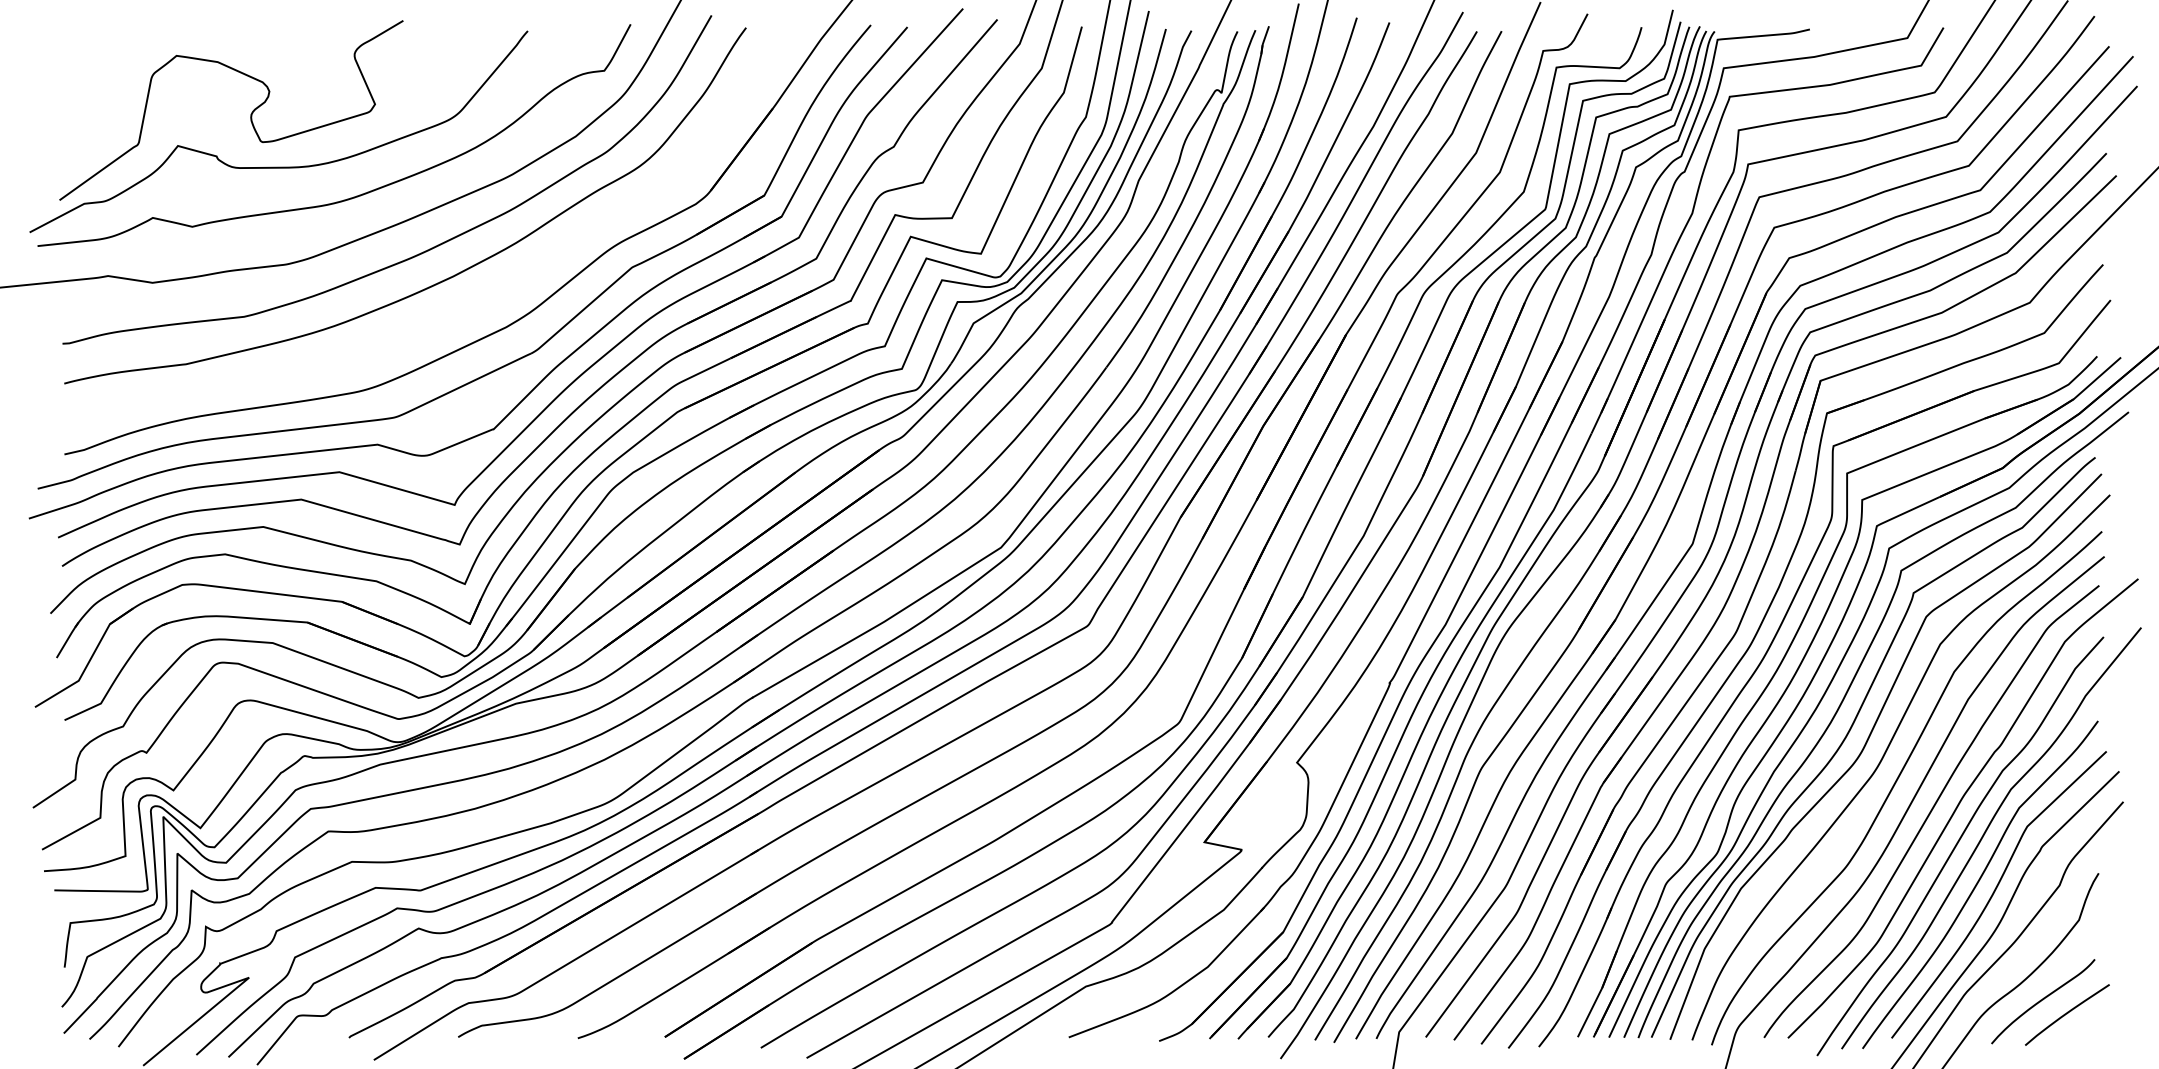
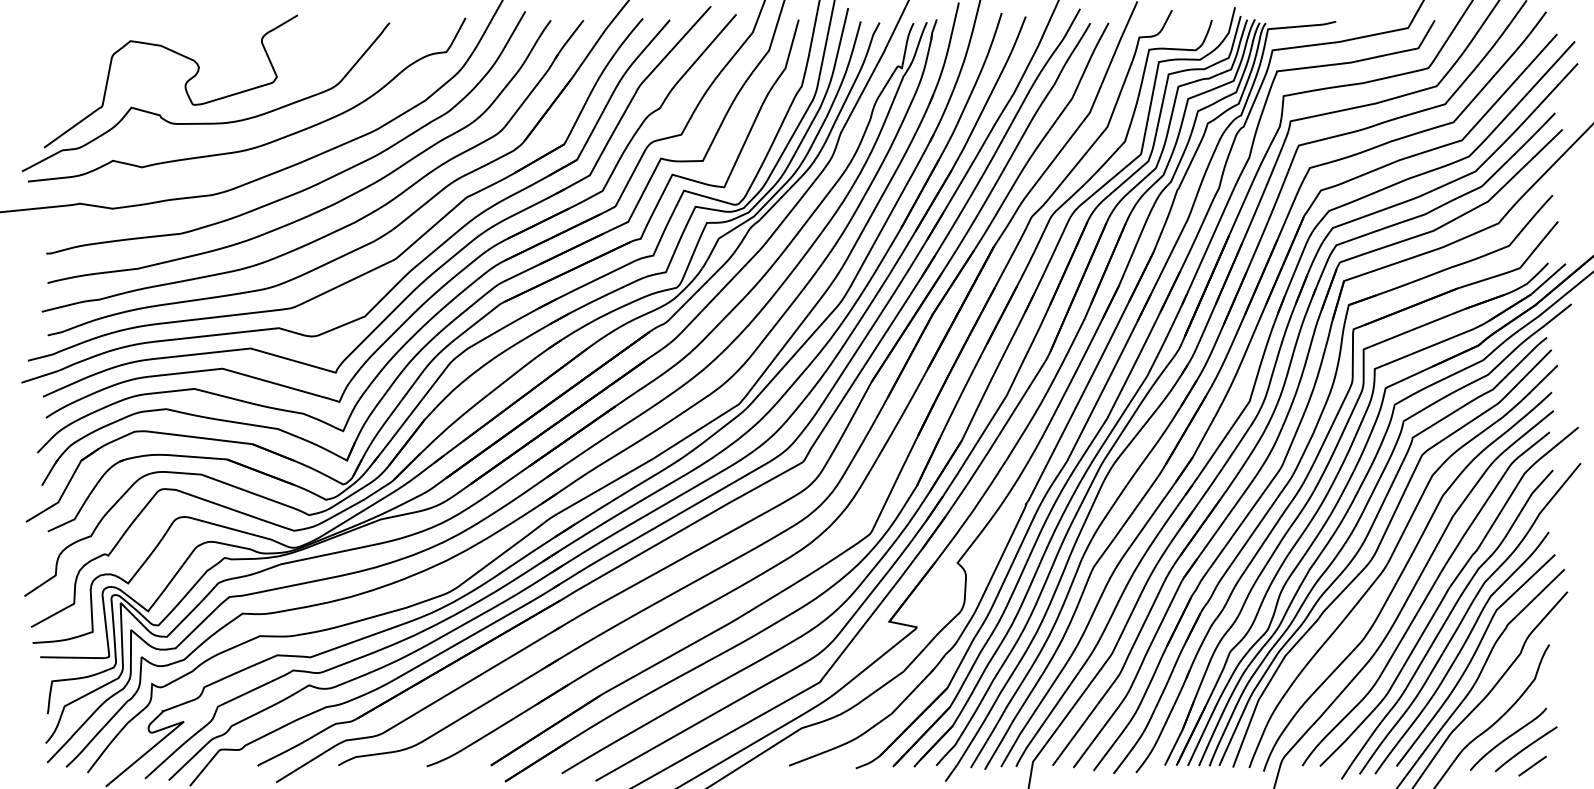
part: (462, 308) -> (341, 227), added
line: (2075, 1037) -> (1532, 765), added

